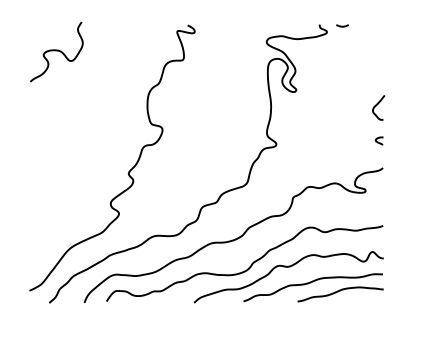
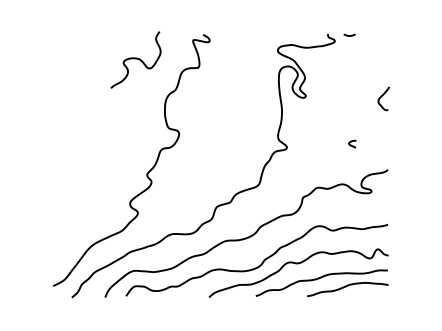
curve: (56, 51) -> (135, 59), moved
curve: (377, 105) -> (382, 96), moved
curve: (378, 139) -> (351, 142), moved

